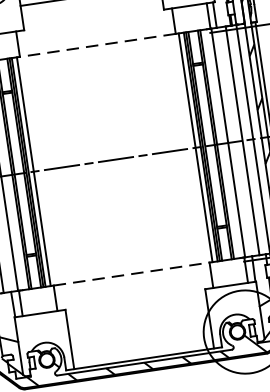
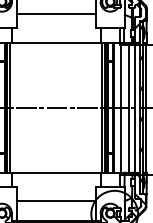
line: (96, 45) -> (55, 42), dashed -> solid
line: (132, 273) -> (56, 172), dashed -> solid
line: (137, 325) -> (55, 201), added

